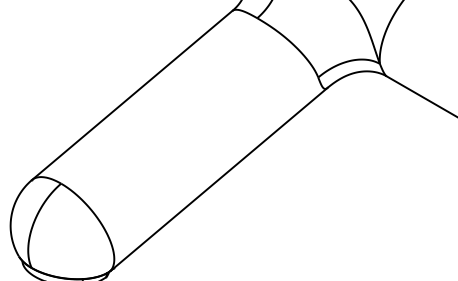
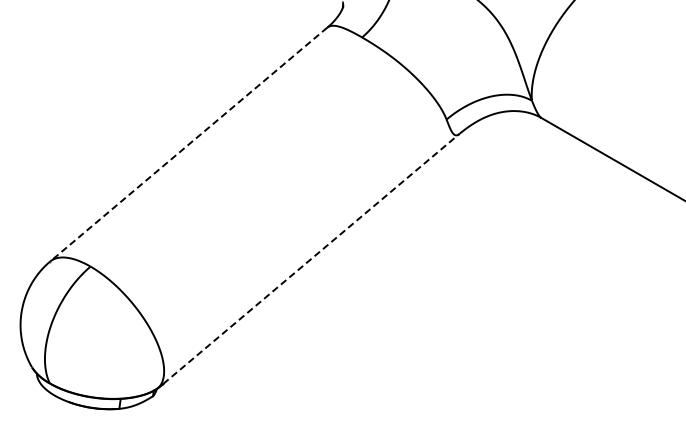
line: (131, 95) -> (188, 144), solid -> dashed
line: (220, 177) -> (311, 258), solid -> dashed

